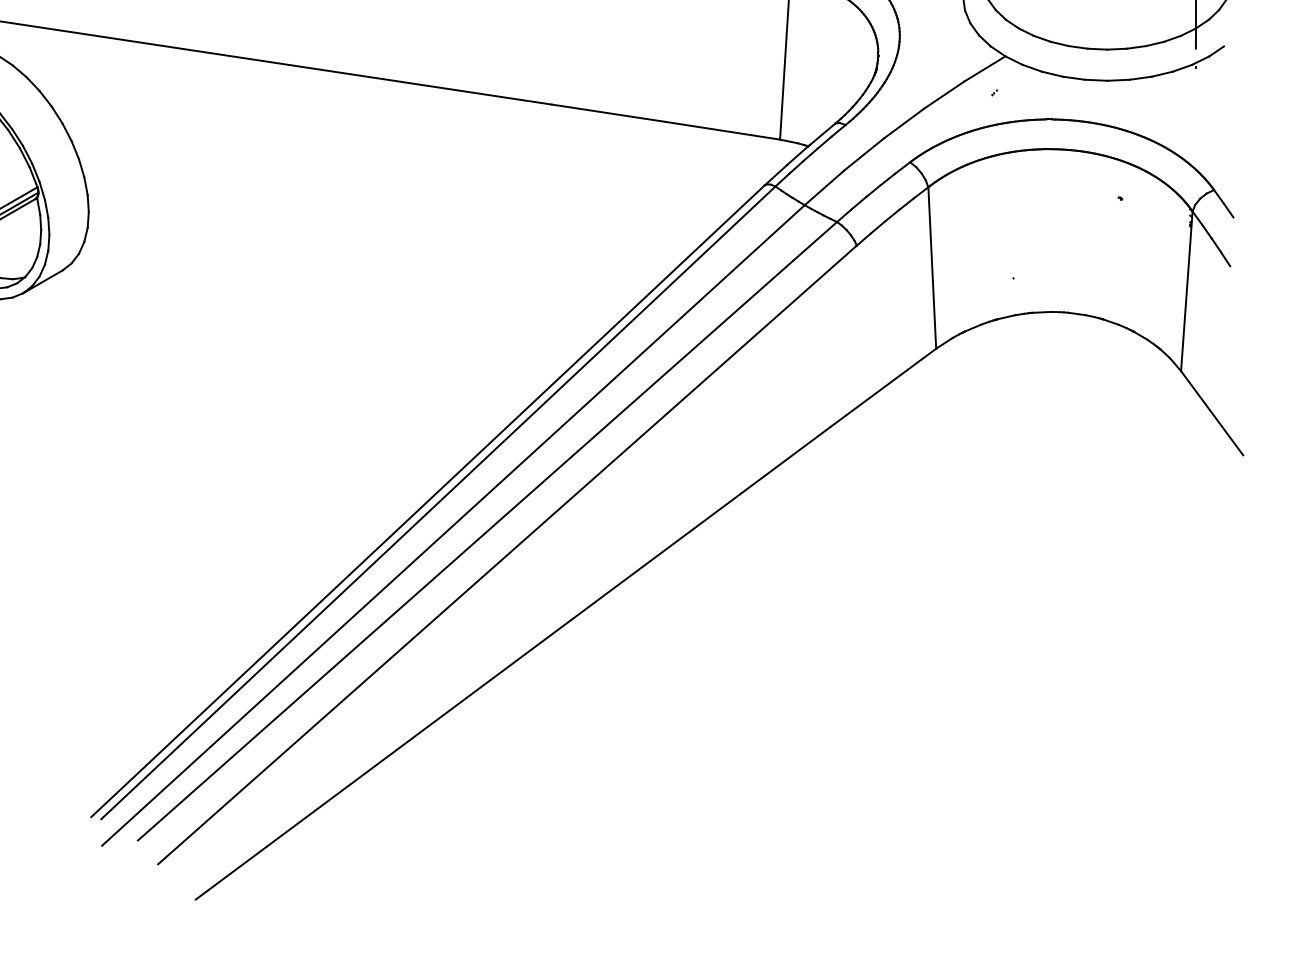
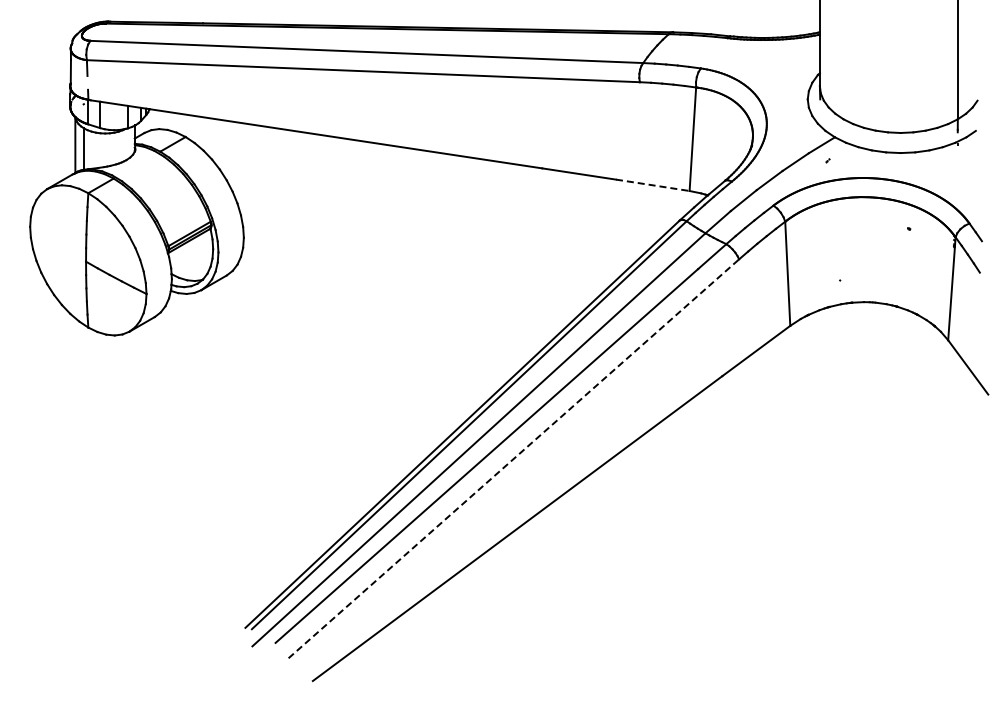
line: (724, 131) -> (653, 185), solid -> dashed
line: (506, 554) -> (513, 458), solid -> dashed

